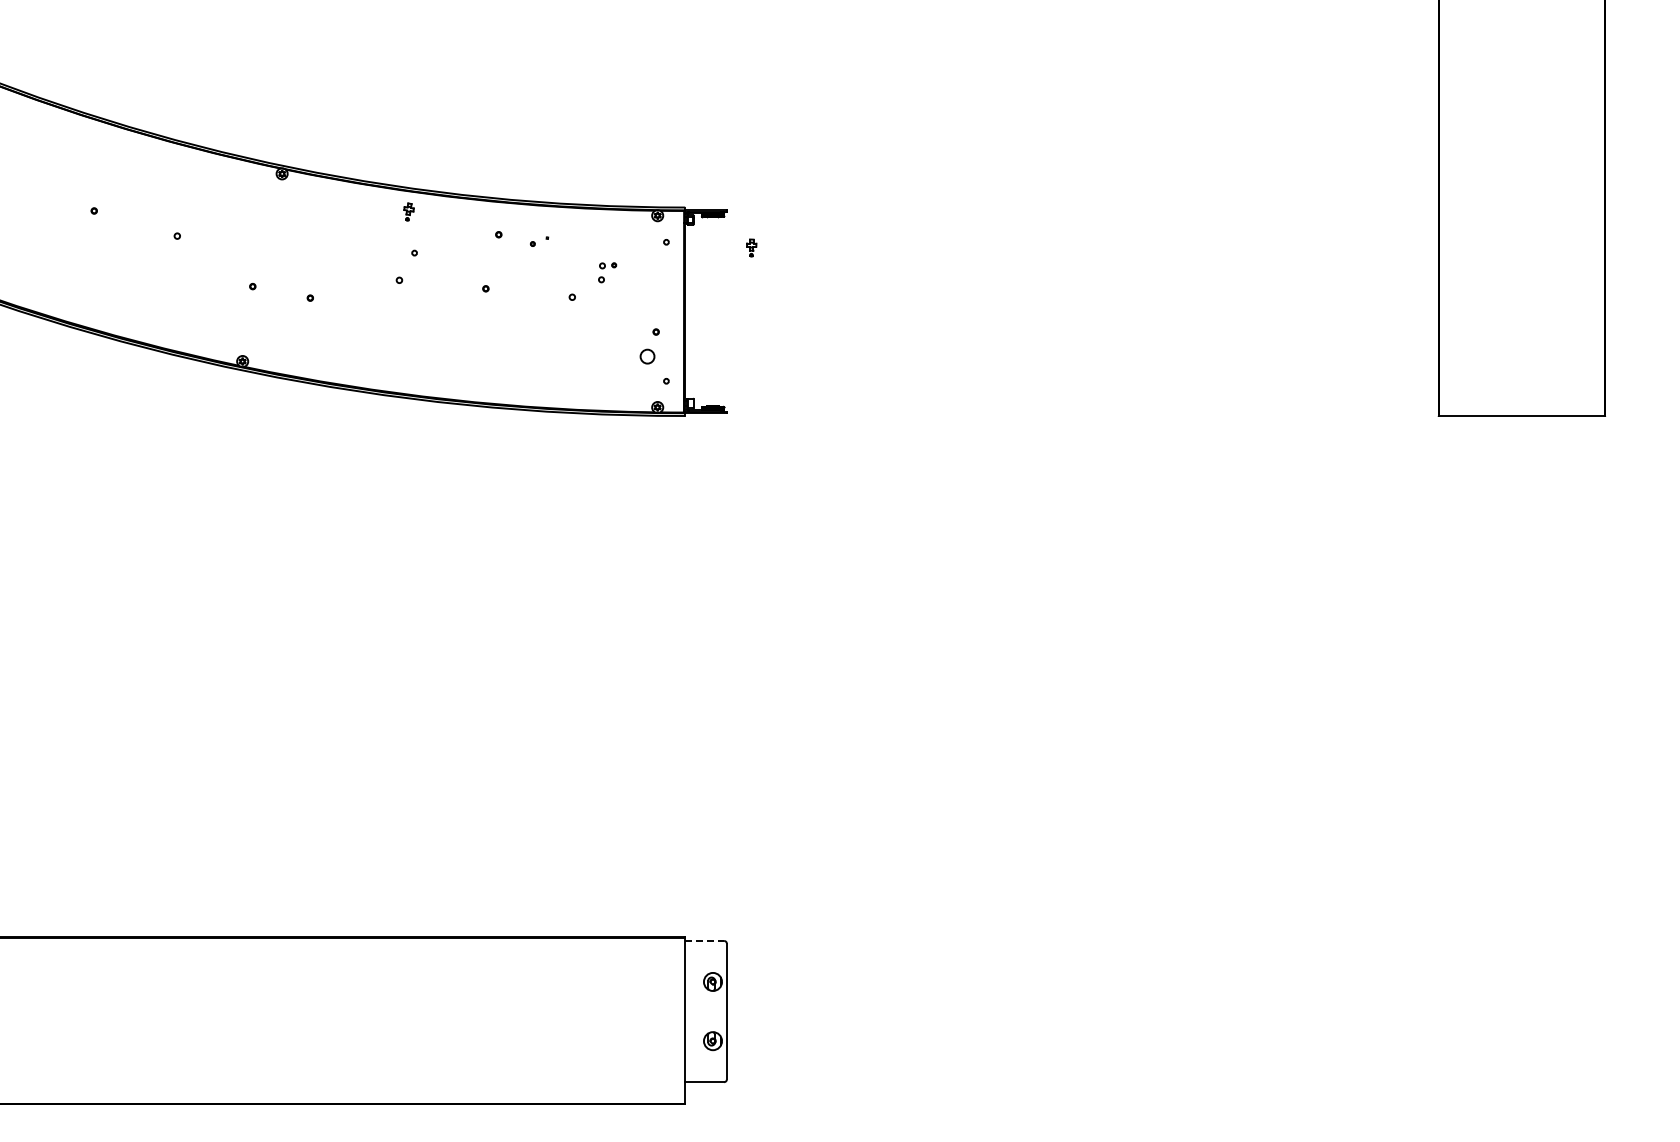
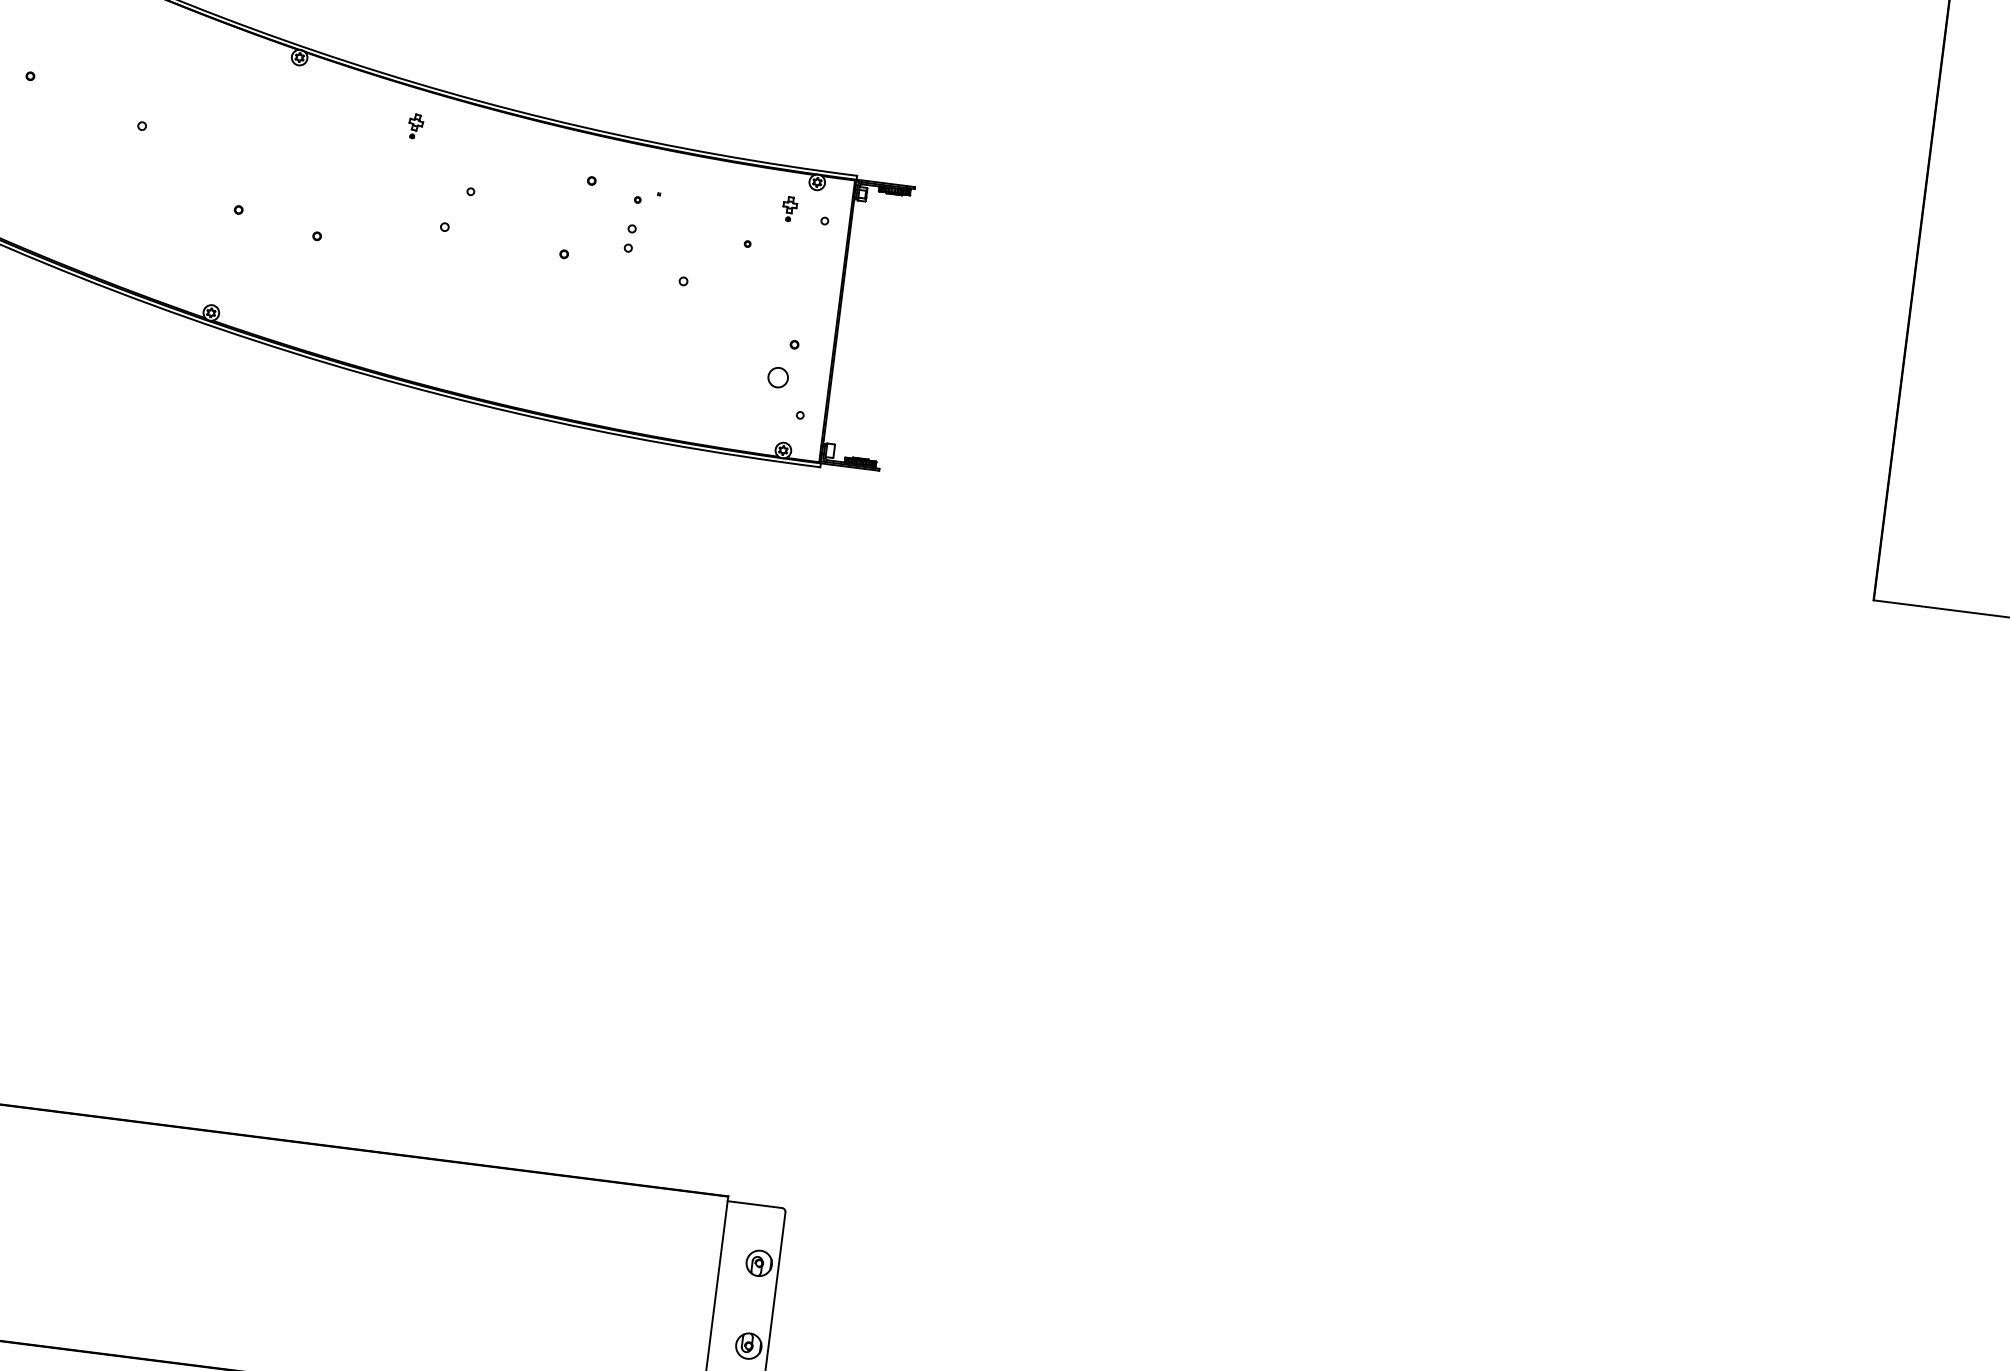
part: (408, 211) -> (415, 125), moved
part: (751, 247) -> (789, 208), moved
part: (601, 272) -> (629, 237), moved
line: (705, 940) -> (756, 1204), dashed -> solid

